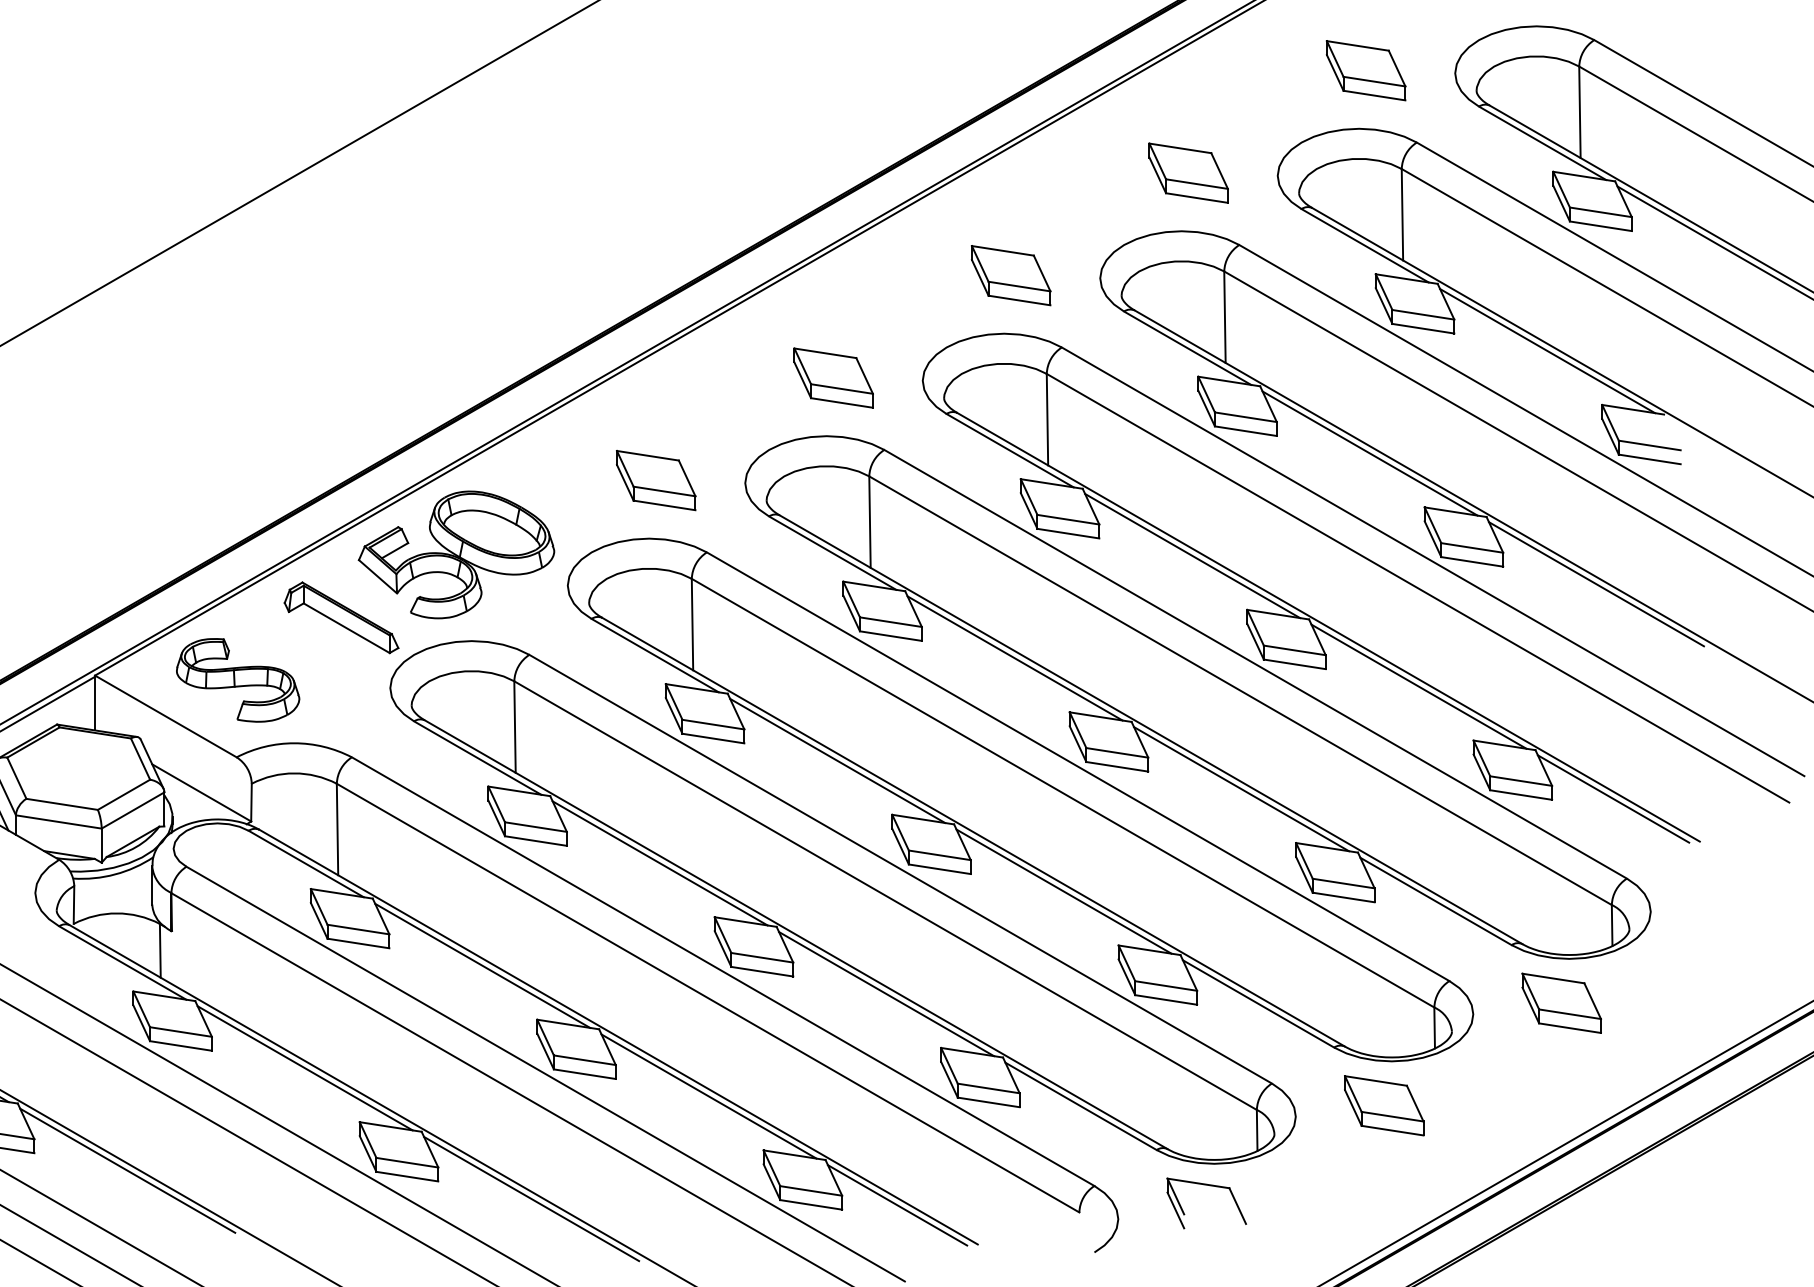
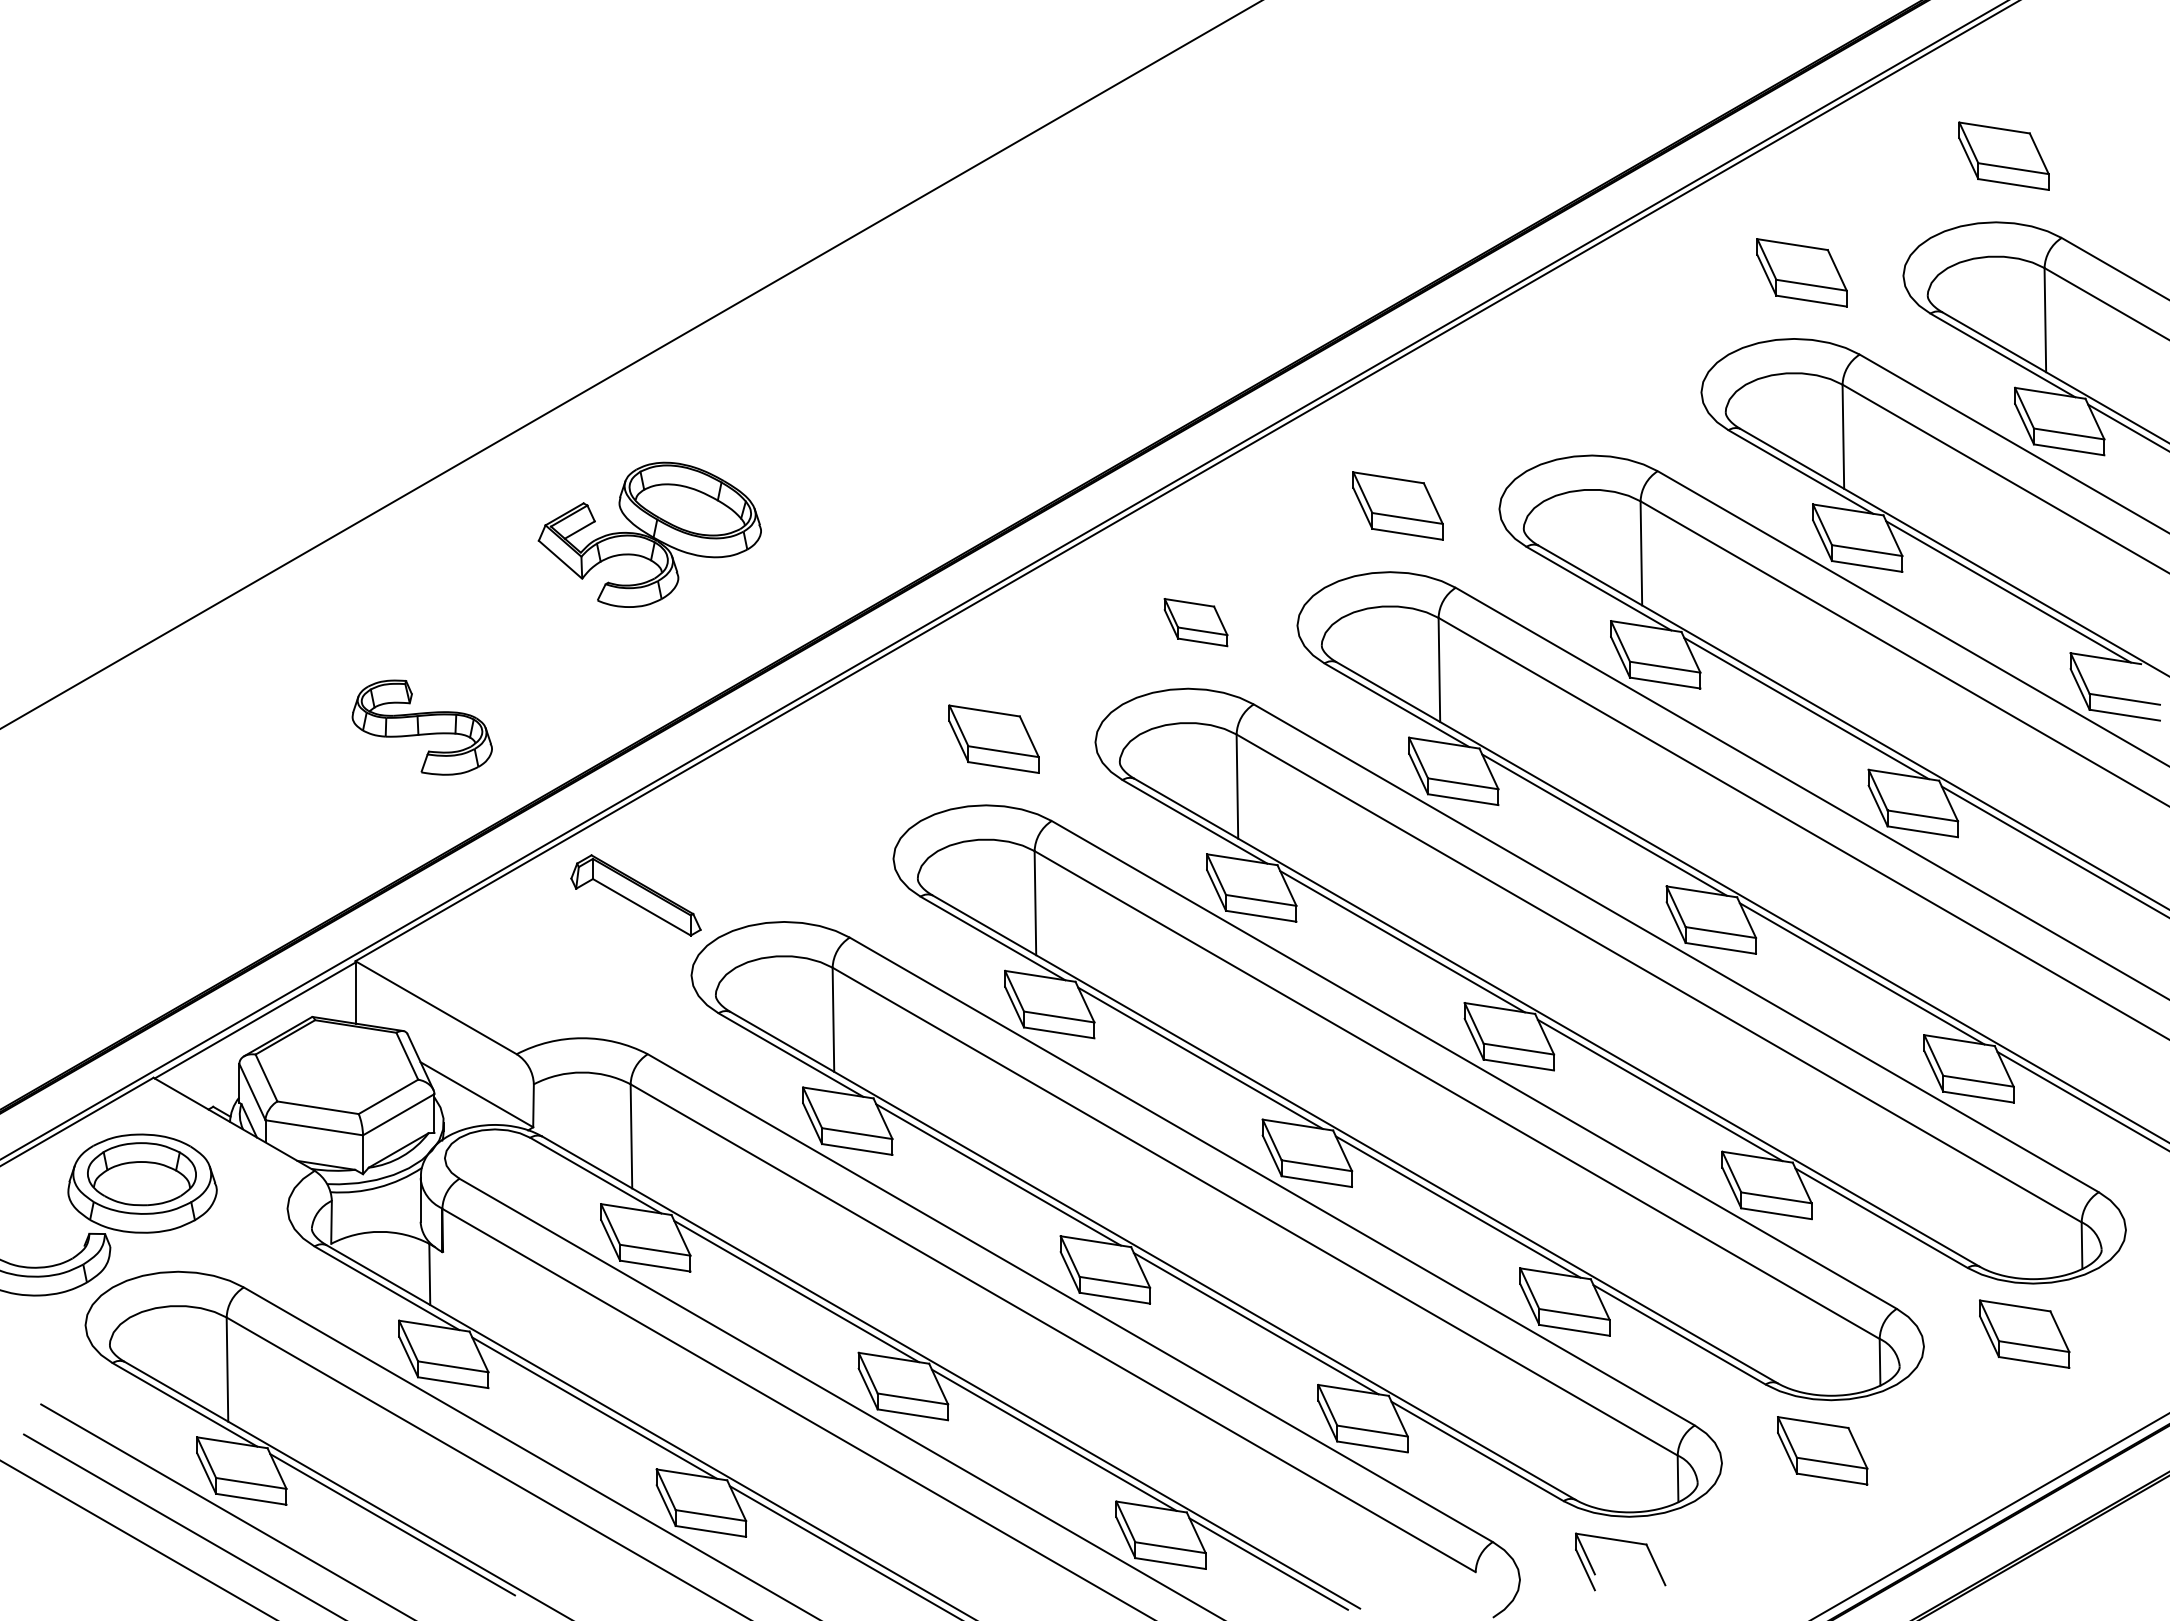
part: (1188, 173) -> (1599, 389), removed
part: (833, 377) -> (1195, 622), size x0.7
part: (456, 554) -> (649, 534), moved
part: (237, 680) -> (421, 727), moved

